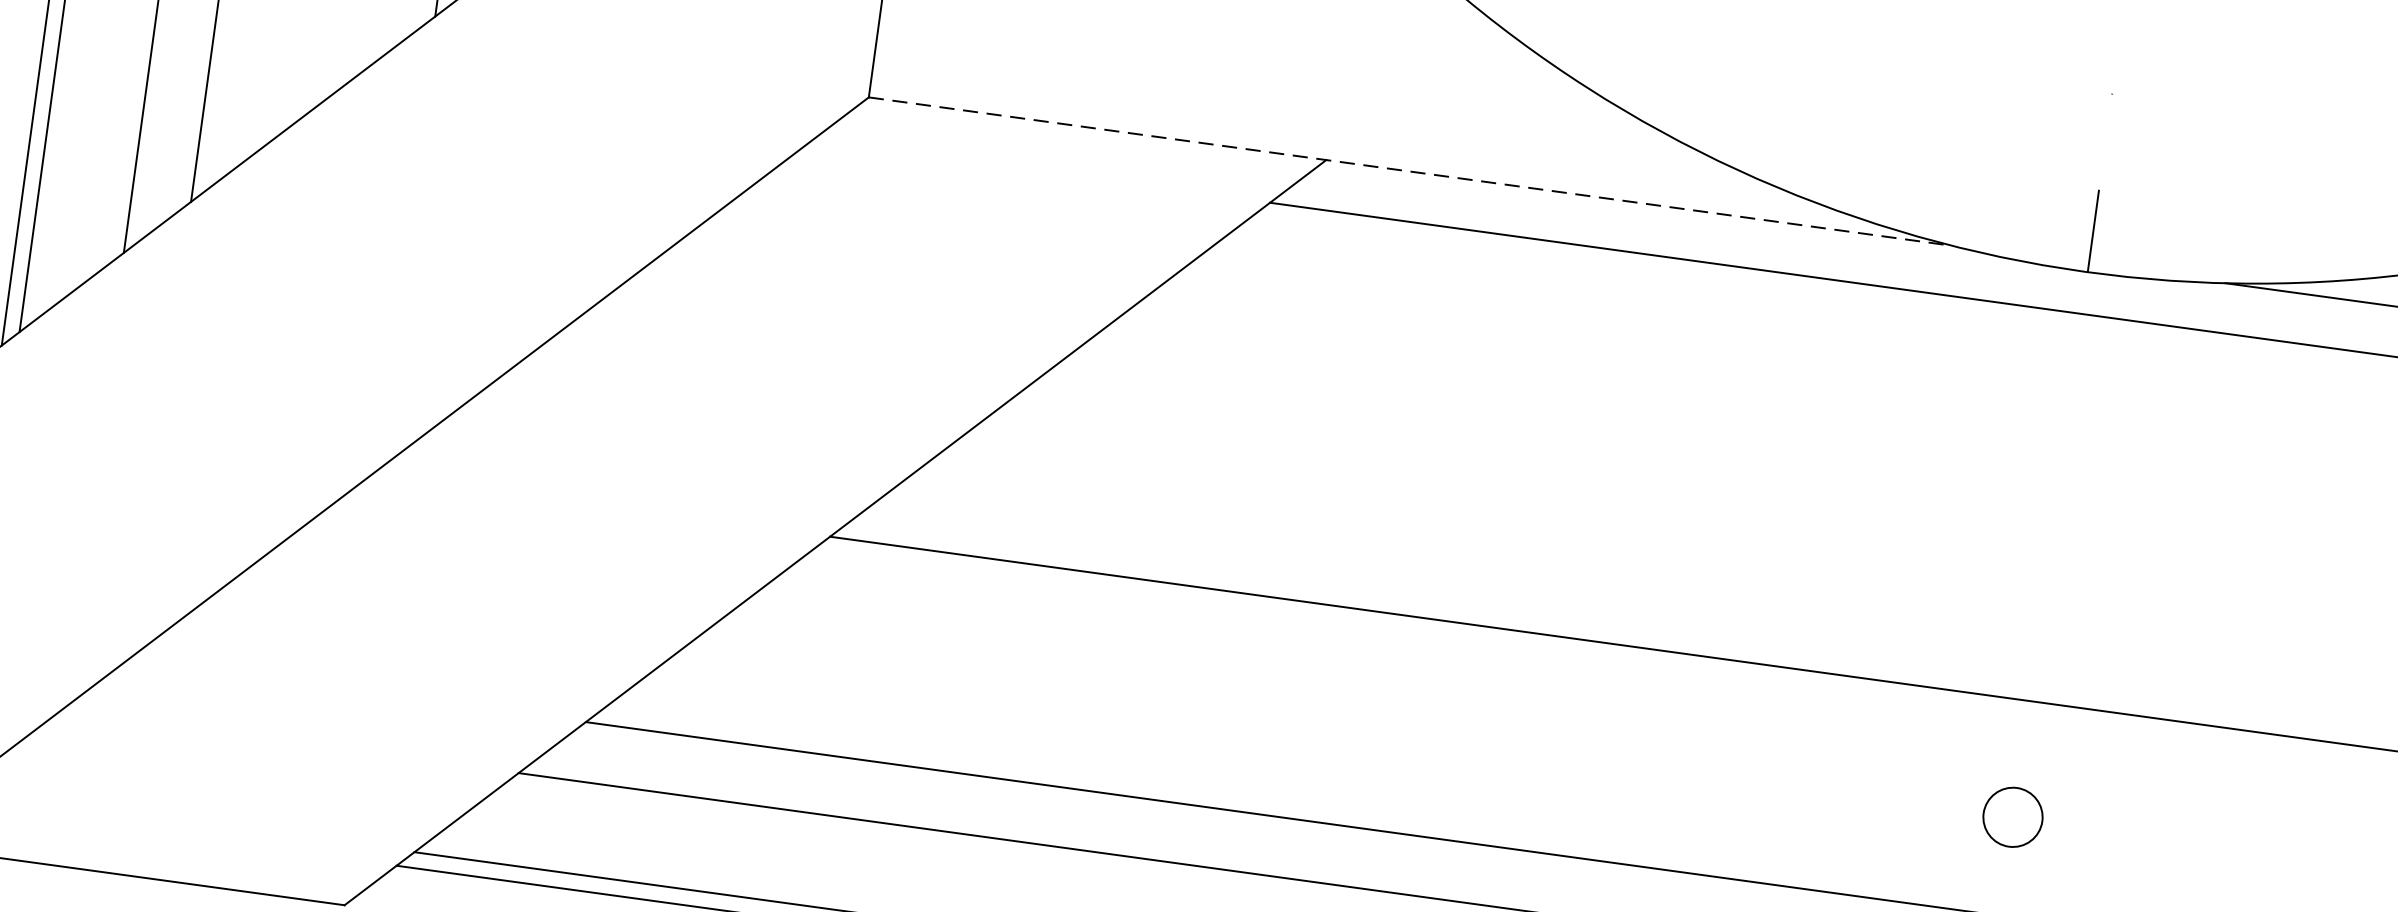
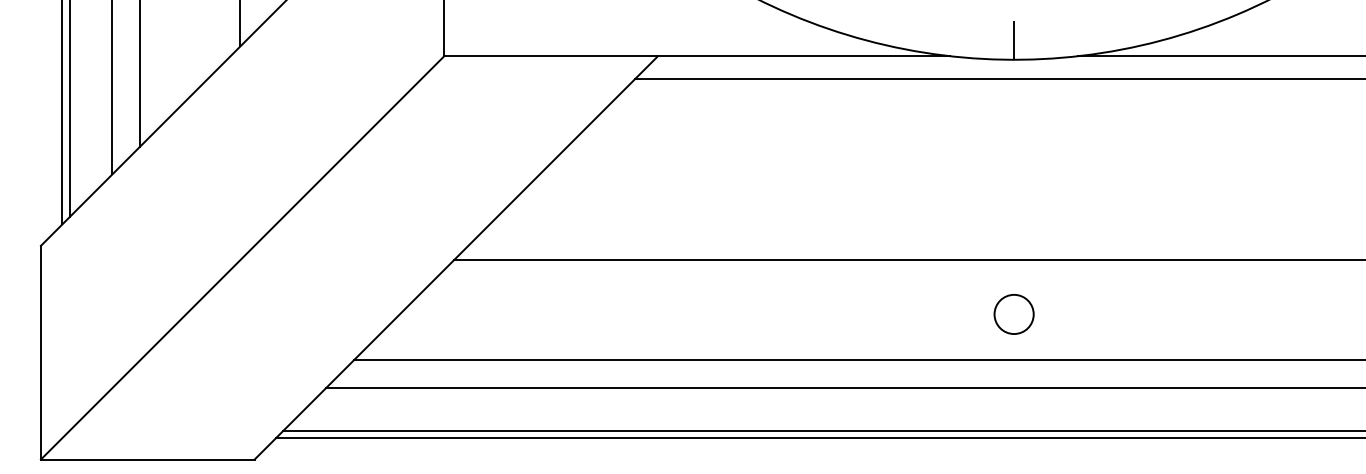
line: (1410, 172) -> (697, 56), dashed -> solid
circle: (2011, 817) -> (1013, 314), size x1.43

